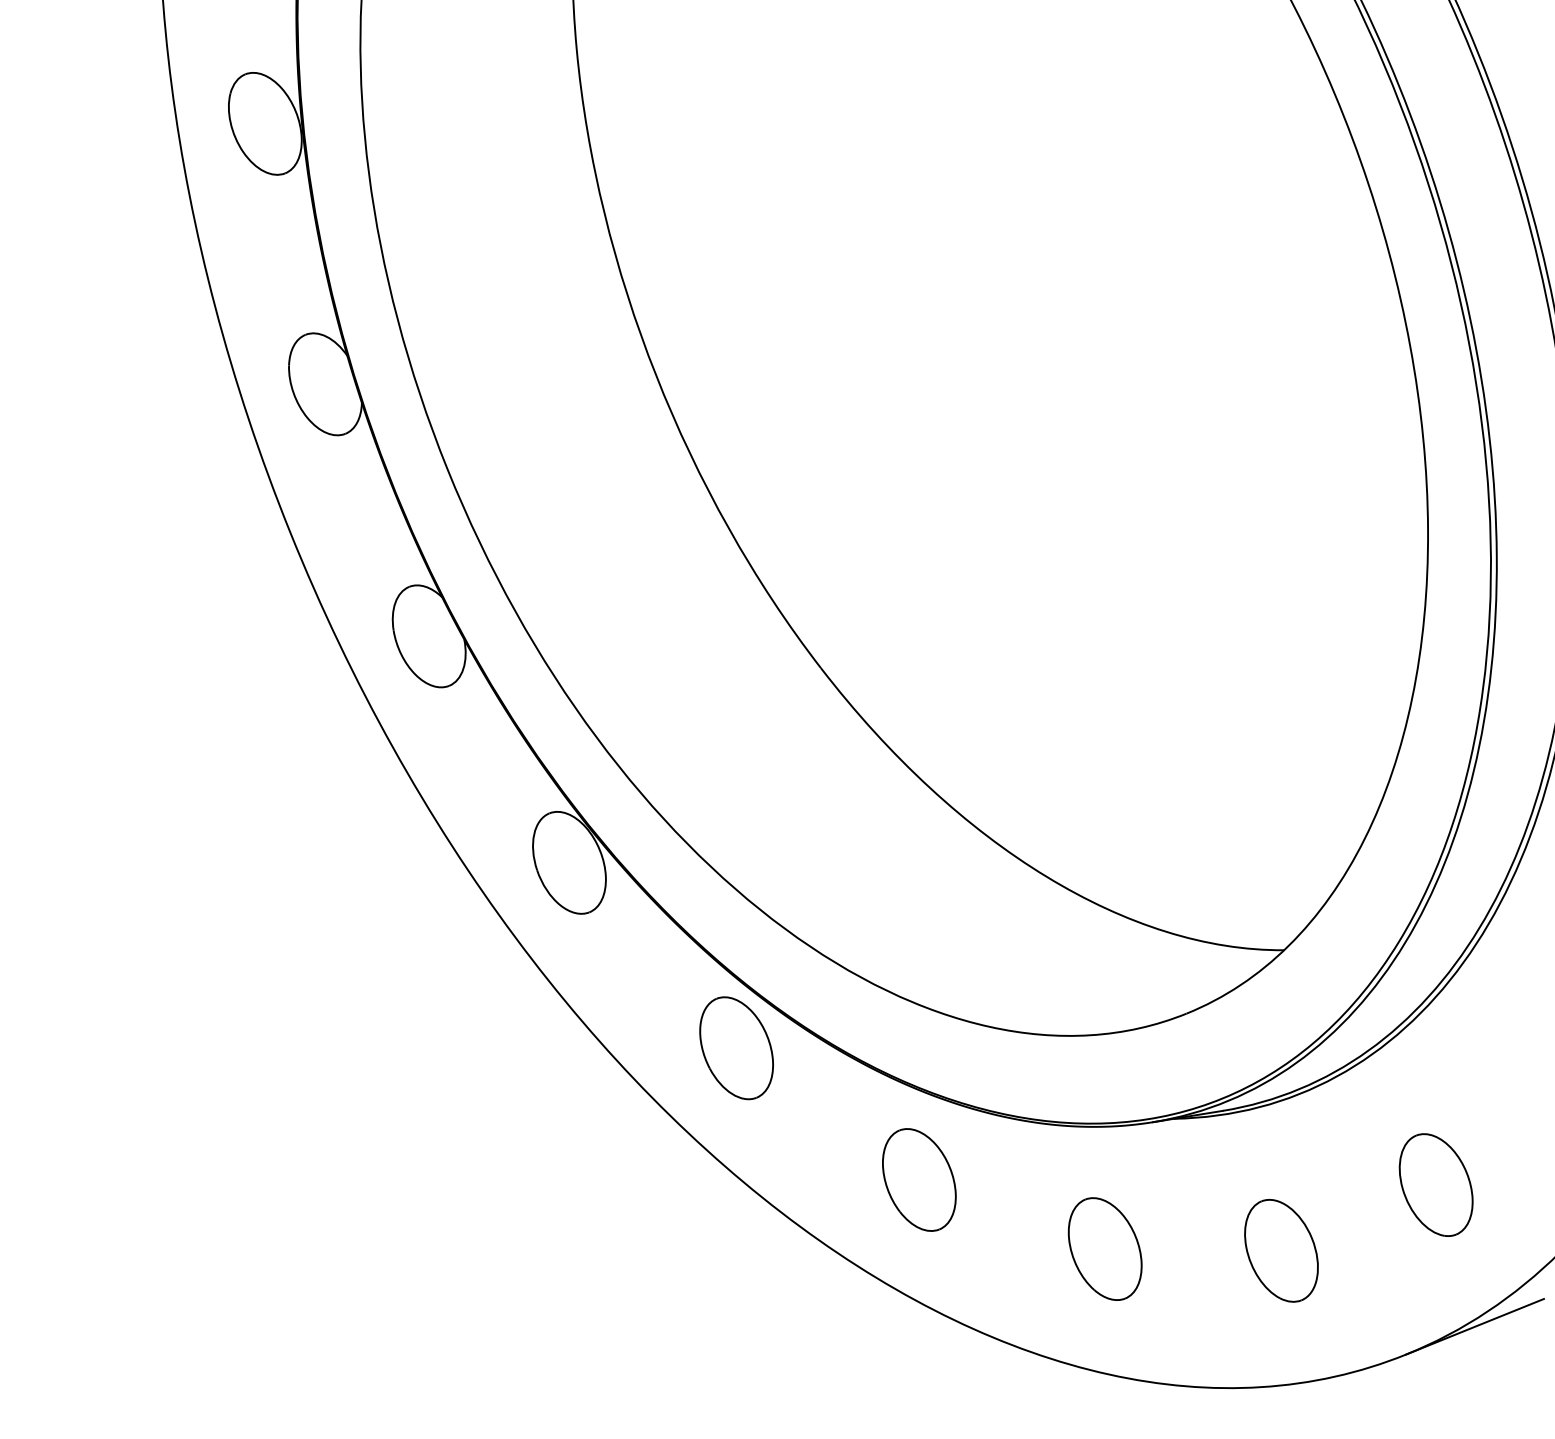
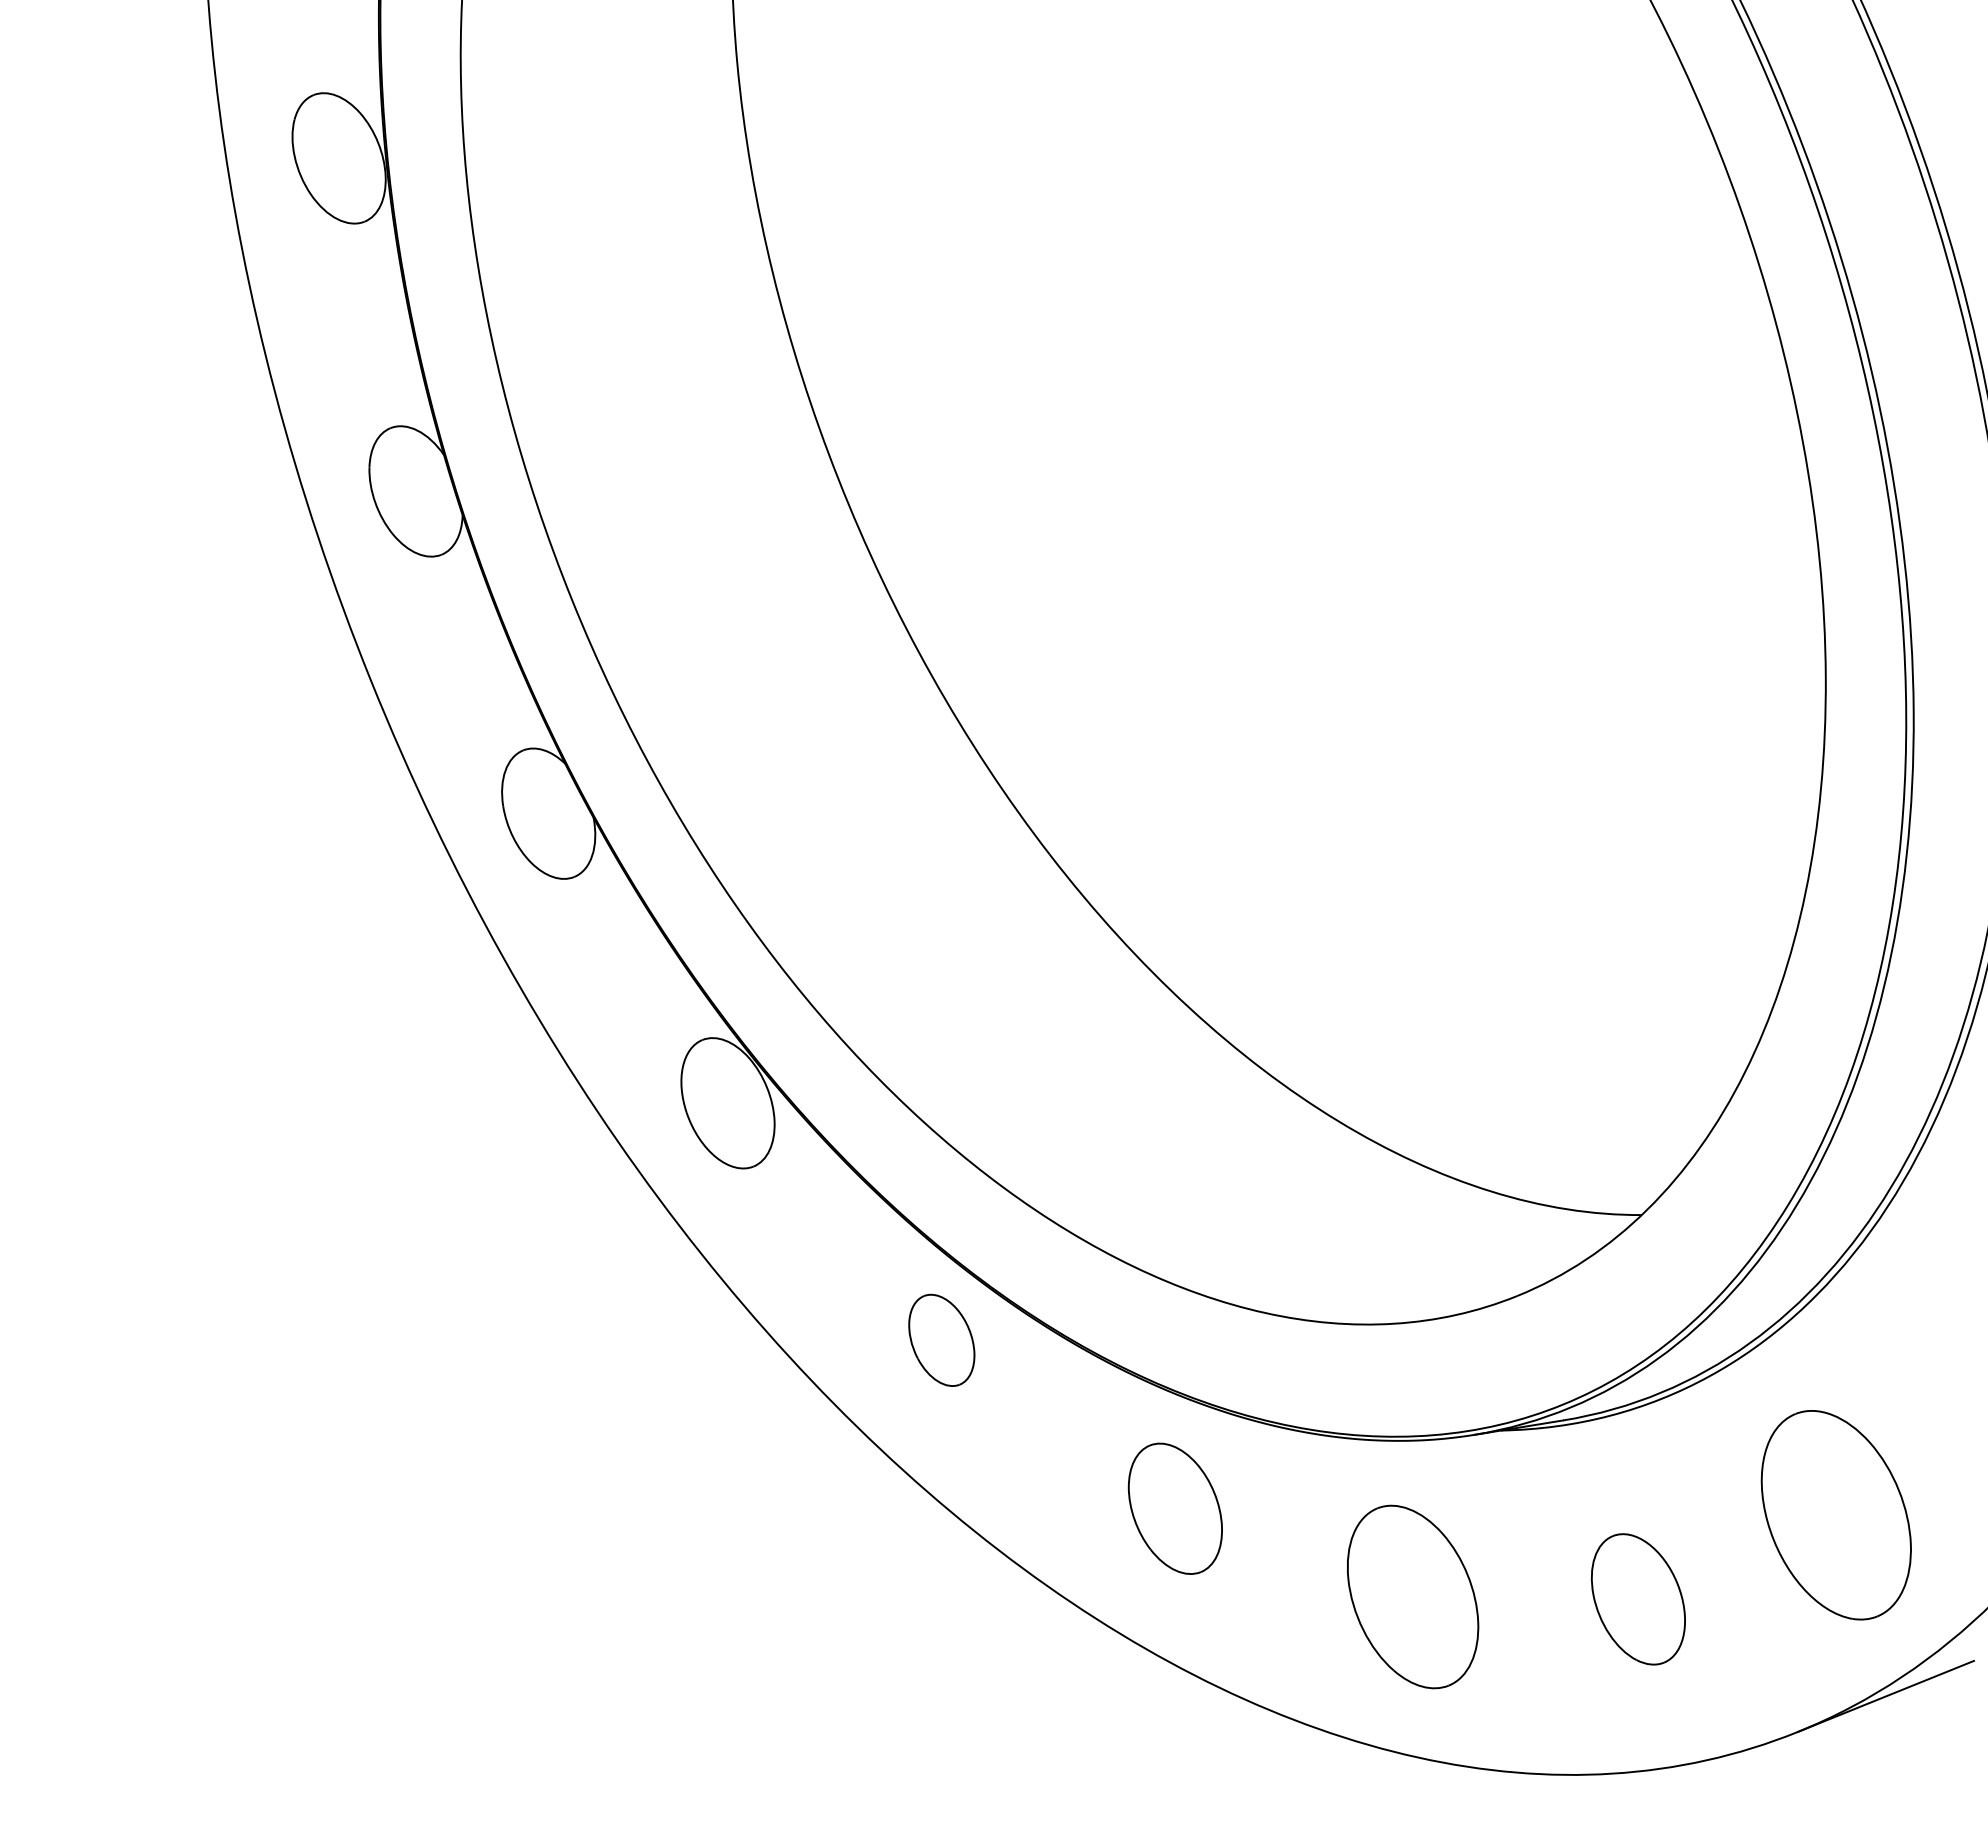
part: (736, 1048) -> (941, 1340), size x0.7
part: (1435, 1185) -> (1835, 1515), size x1.6
part: (1104, 1249) -> (1412, 1597), size x1.4

